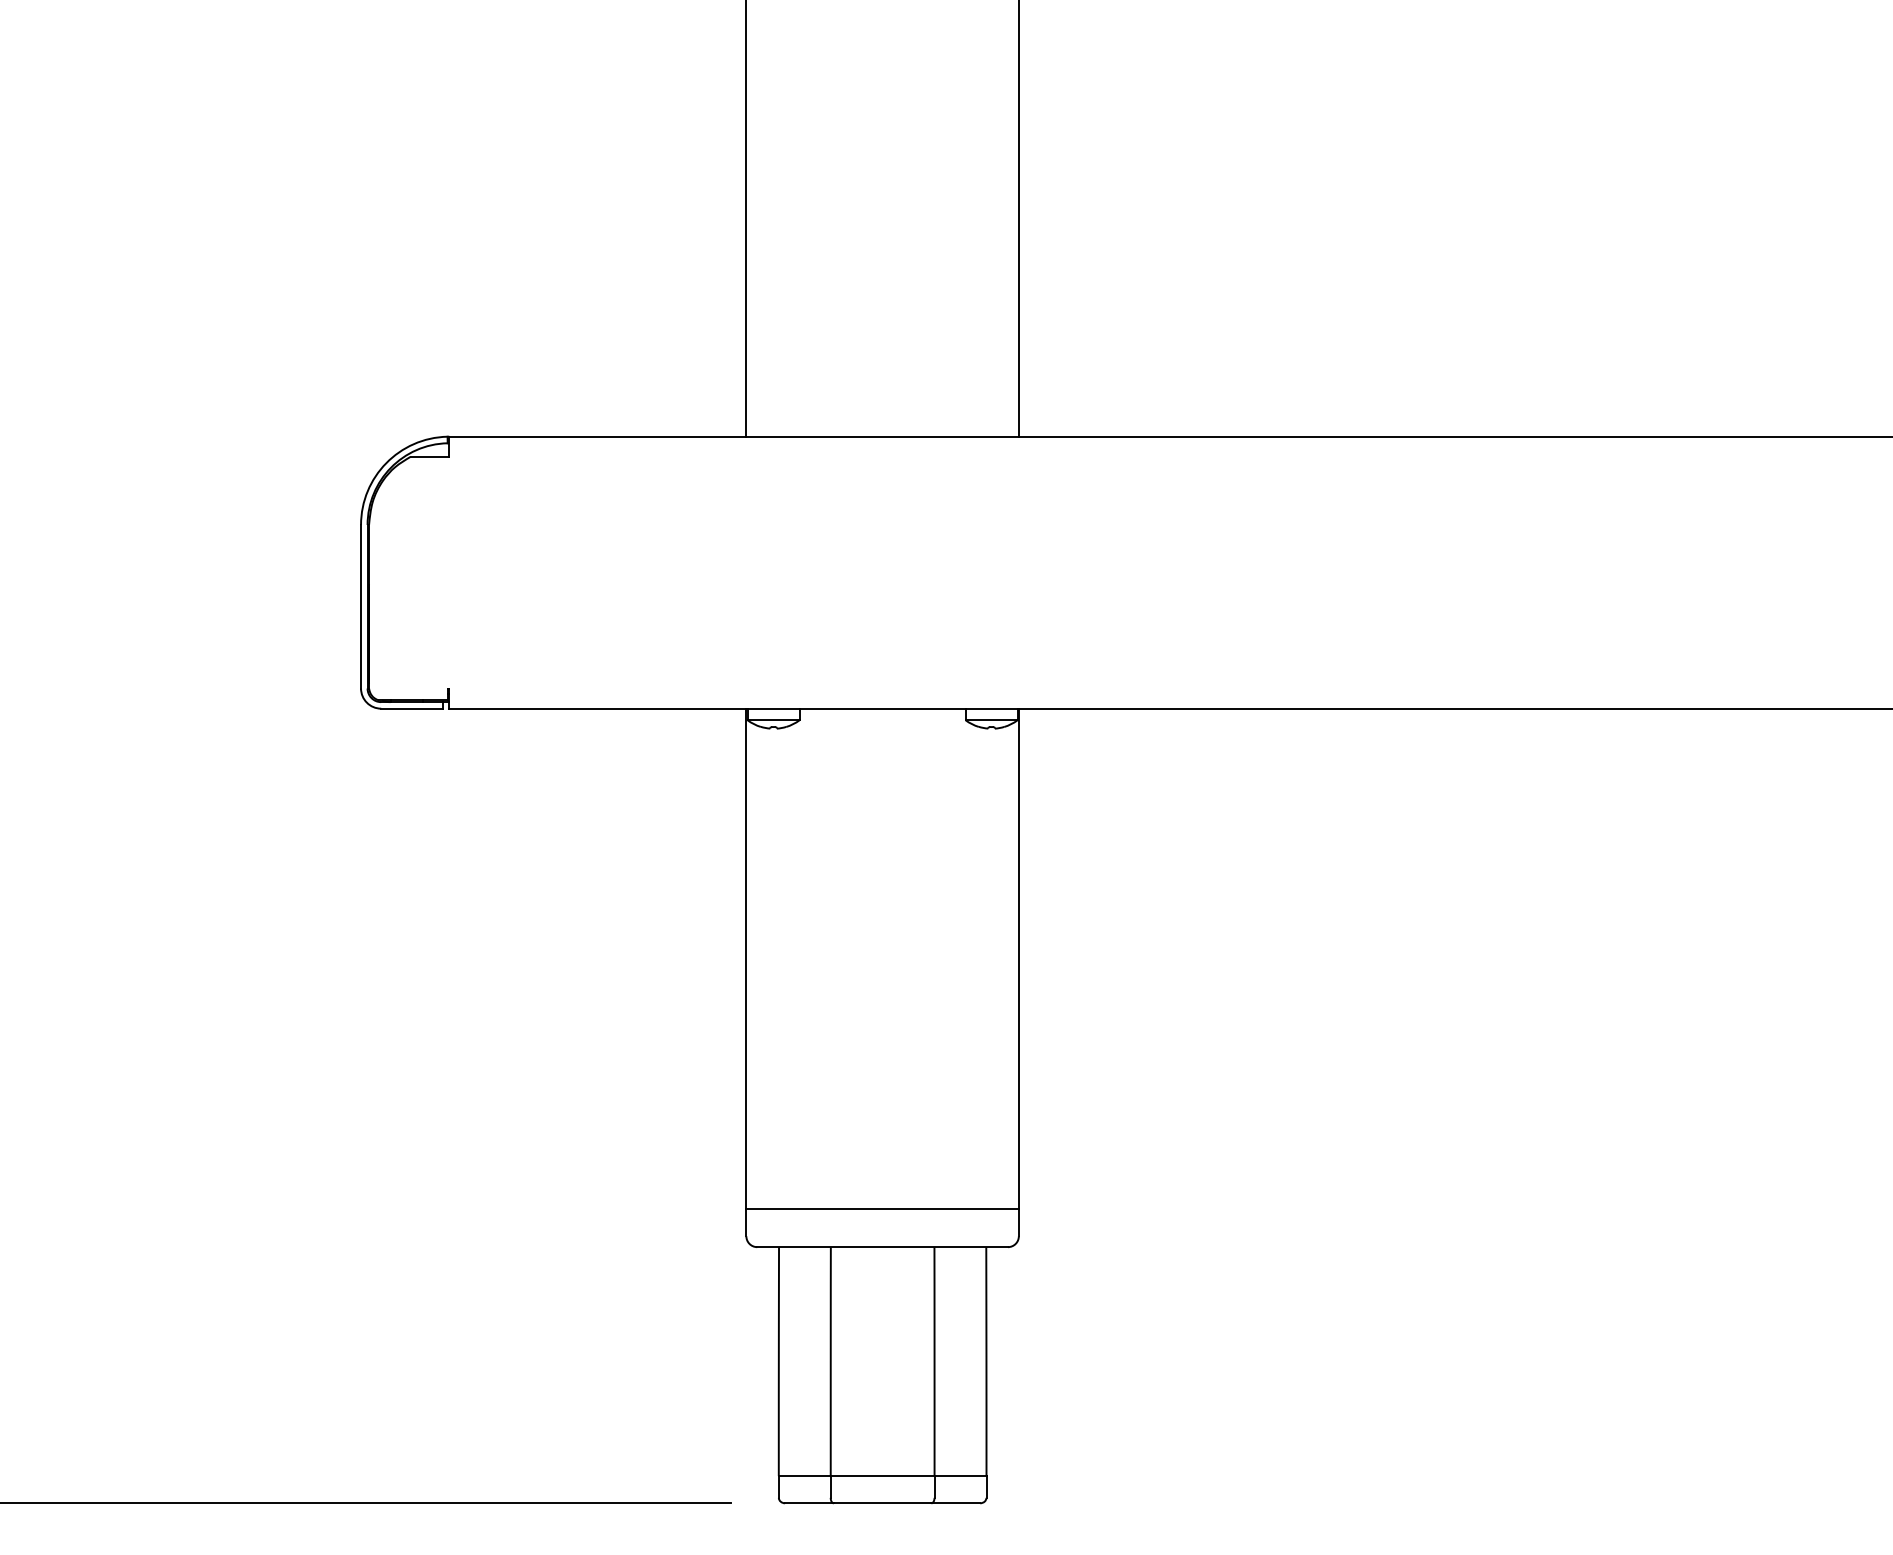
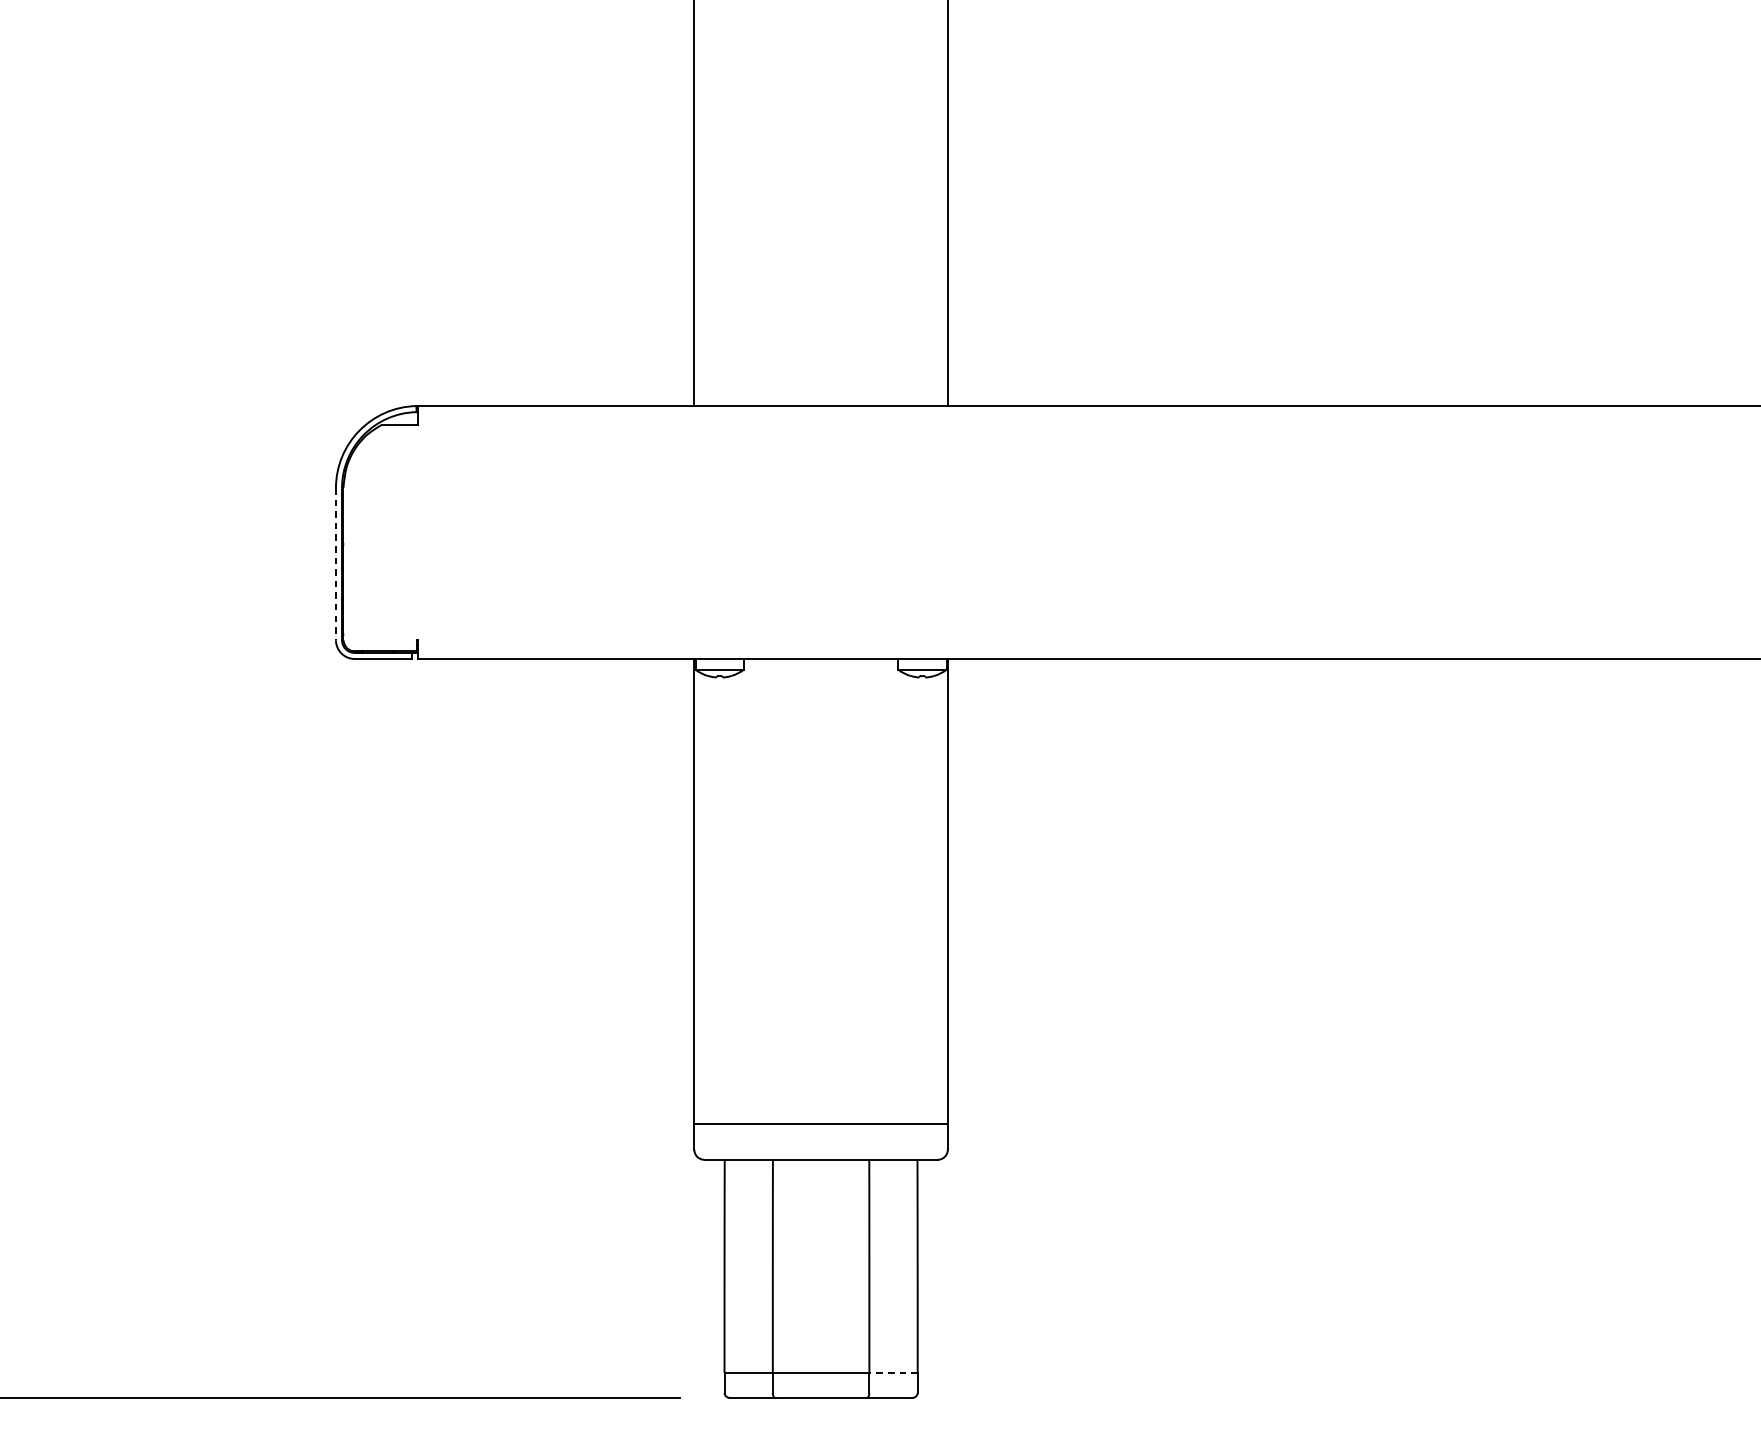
line: (361, 606) -> (336, 563), solid -> dashed
line: (960, 1476) -> (893, 1373), solid -> dashed

